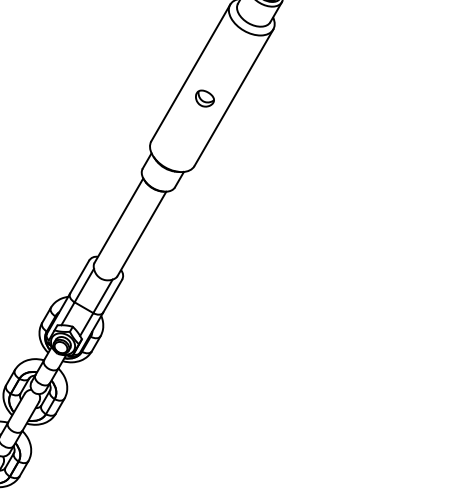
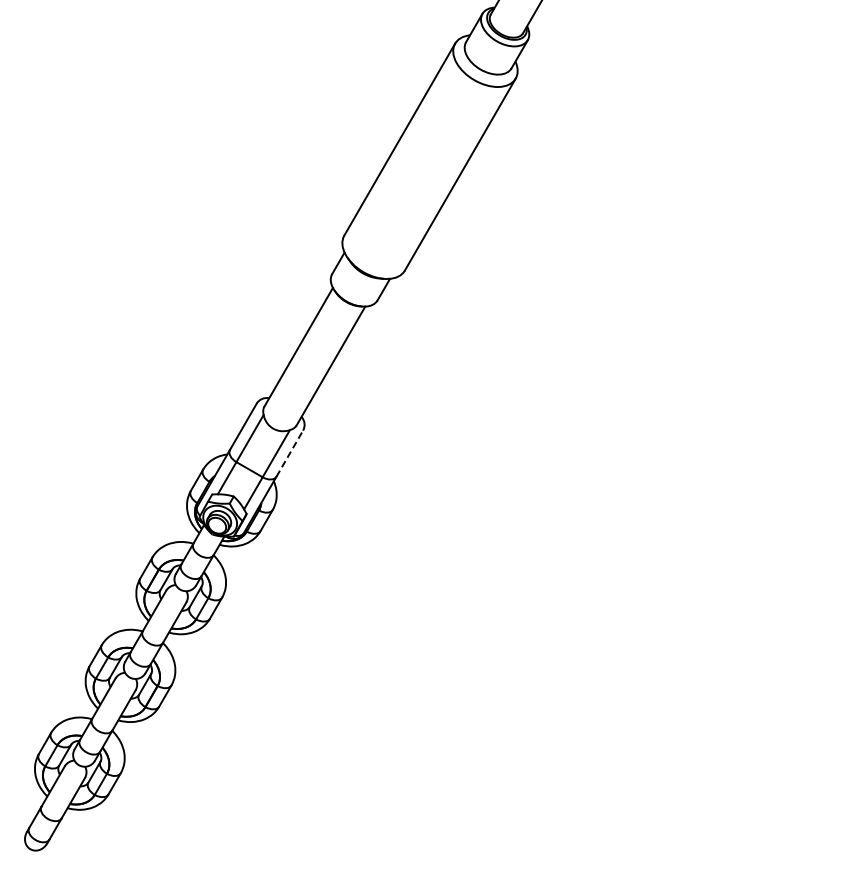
part: (204, 98) -> (419, 175), removed
line: (112, 296) -> (289, 453), solid -> dashed

